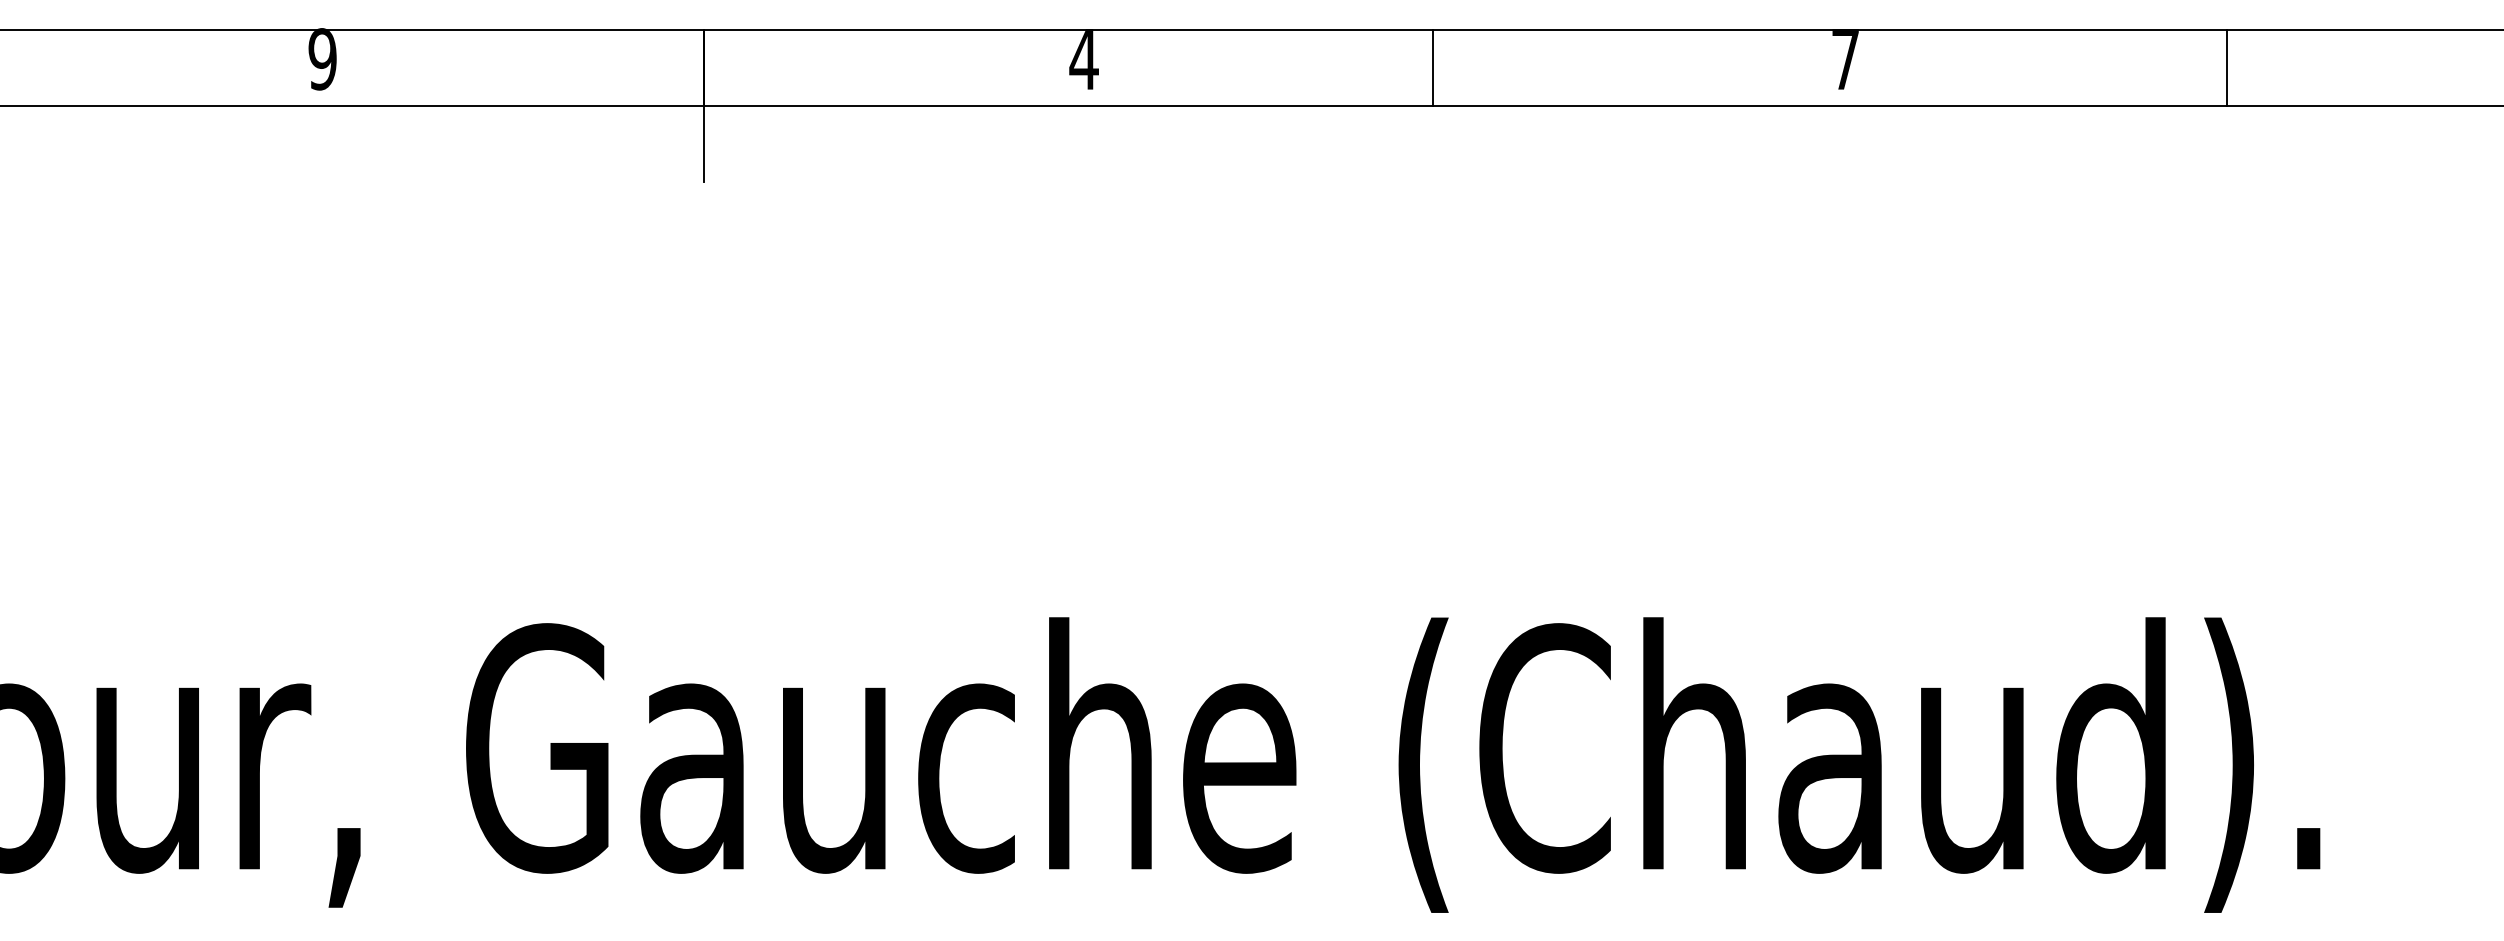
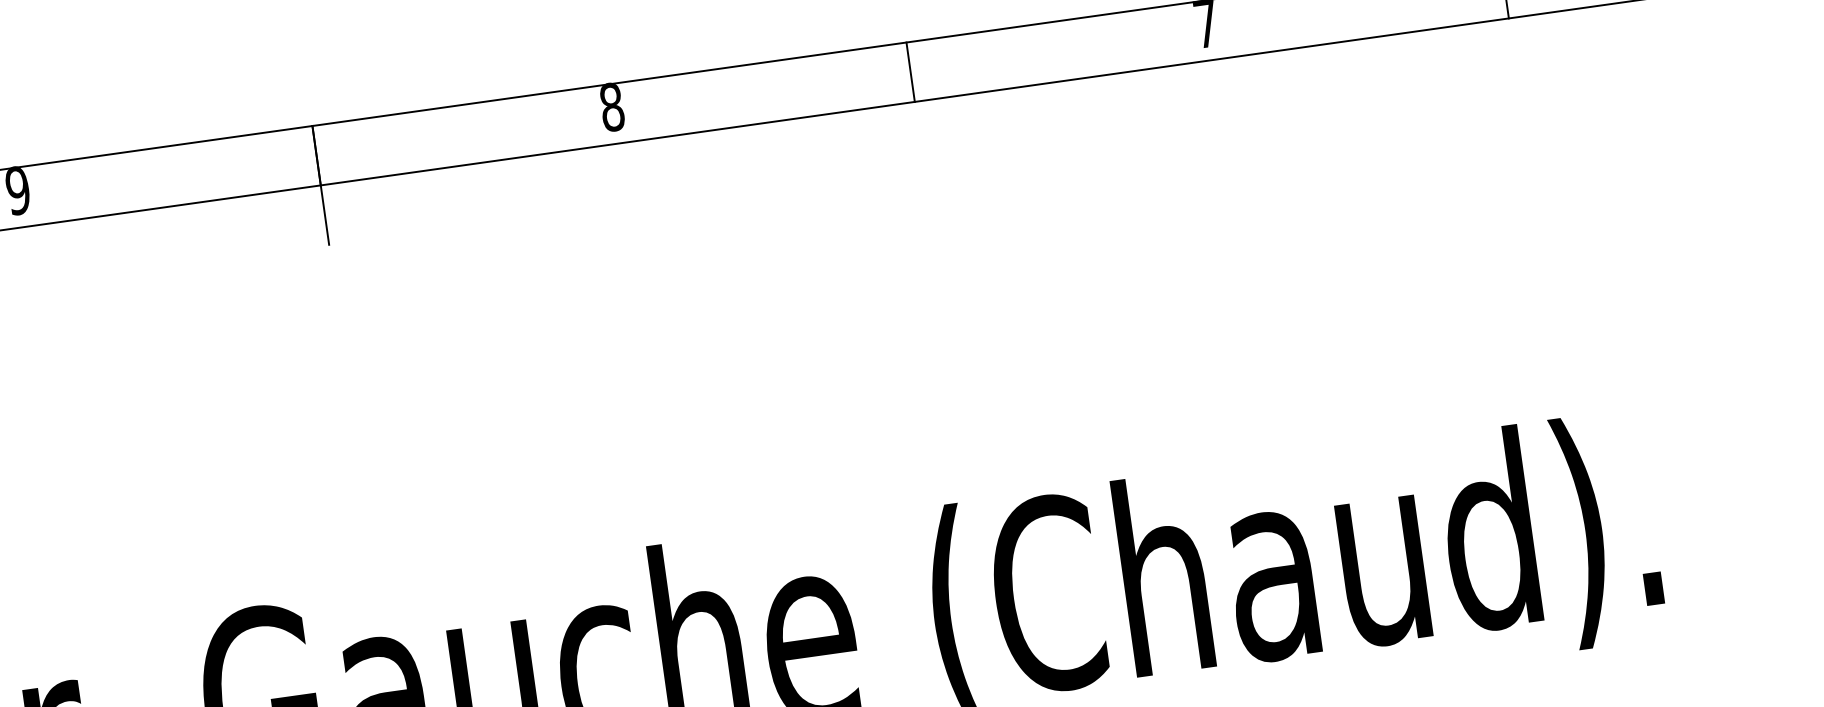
text: (1083, 59) -> (611, 107), 4 -> 8
line: (1432, 68) -> (910, 72), moved

